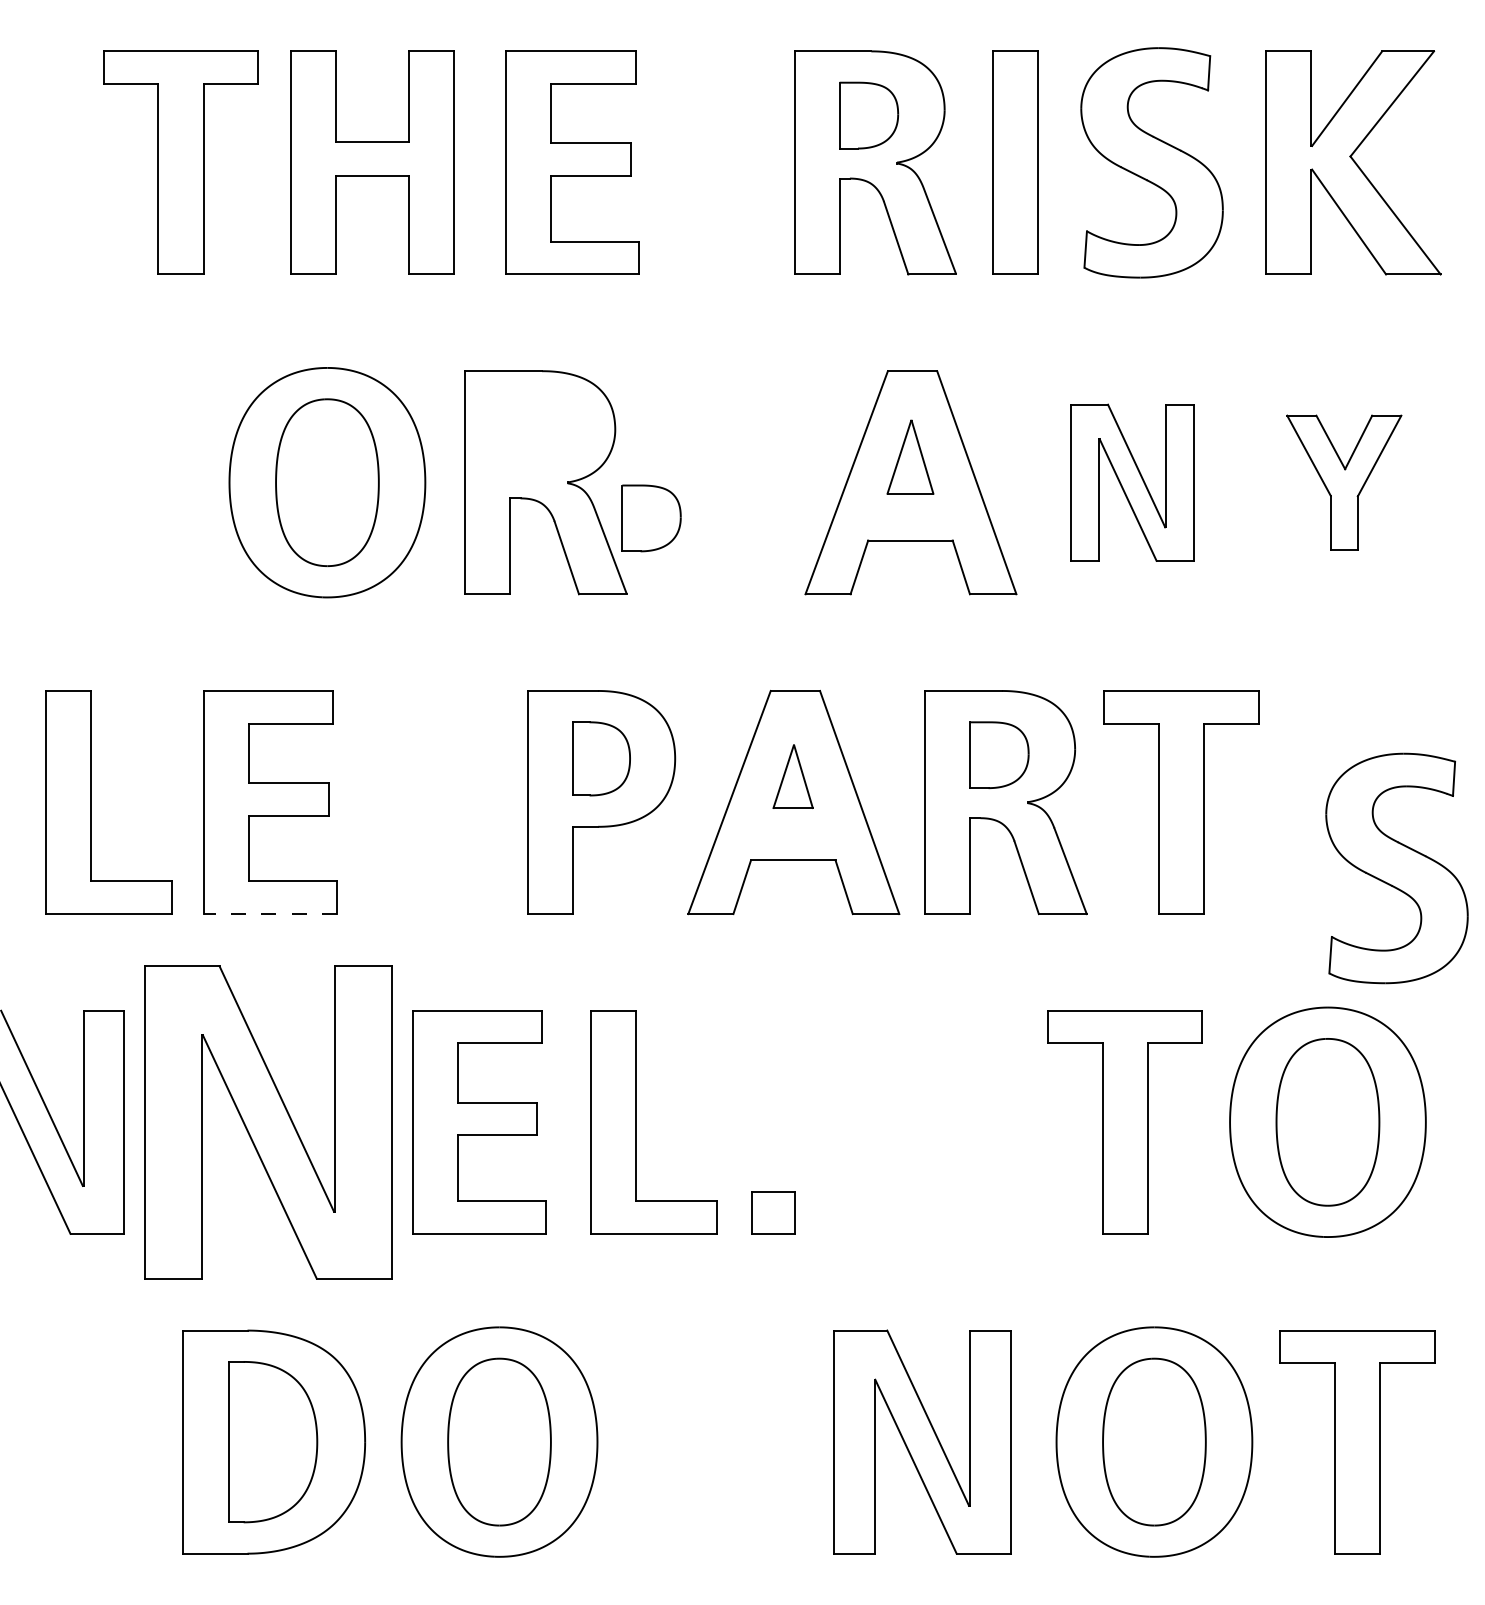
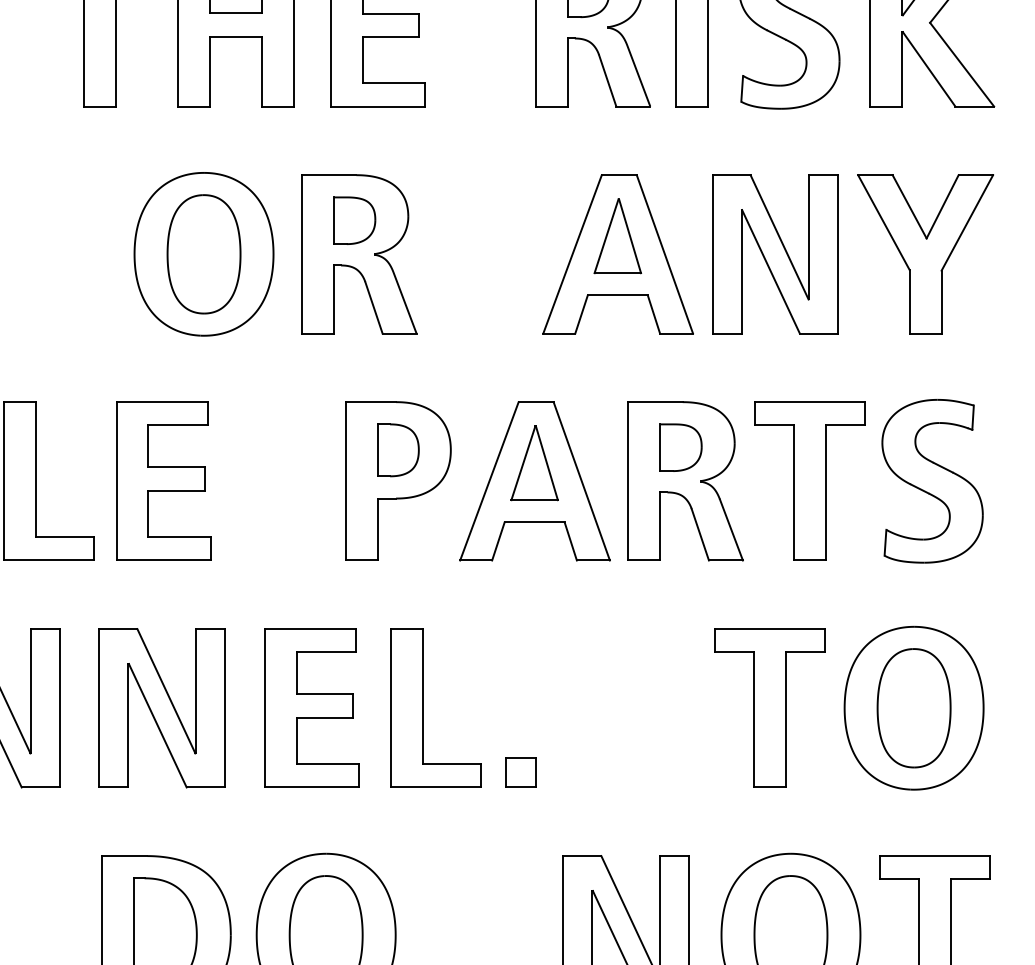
part: (910, 457) -> (617, 236), size x1.43
part: (1132, 482) -> (775, 254), size x1.43
part: (1344, 482) -> (925, 254), size x1.67
part: (651, 518) -> (354, 220), moved
part: (792, 776) -> (534, 462), size x1.67
part: (1396, 868) -> (932, 481), moved
line: (269, 914) -> (162, 560), dashed -> solid
part: (268, 1121) -> (162, 707), size x0.71

